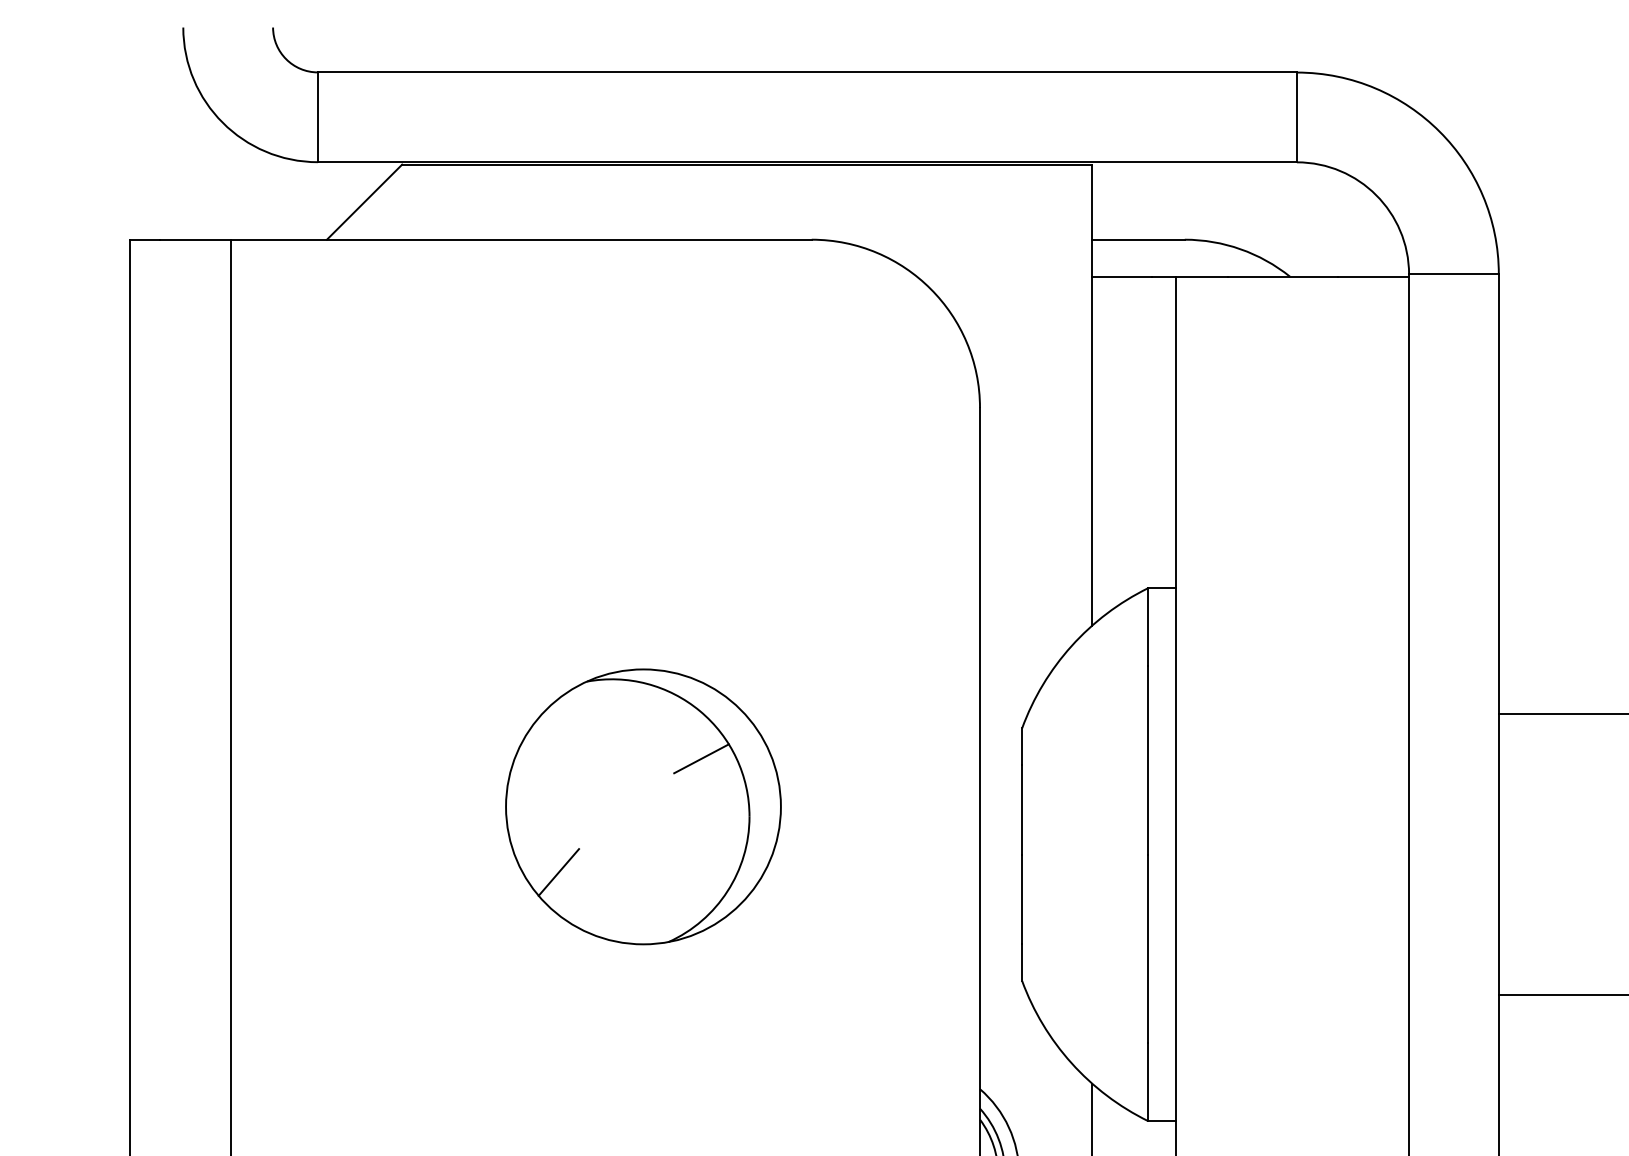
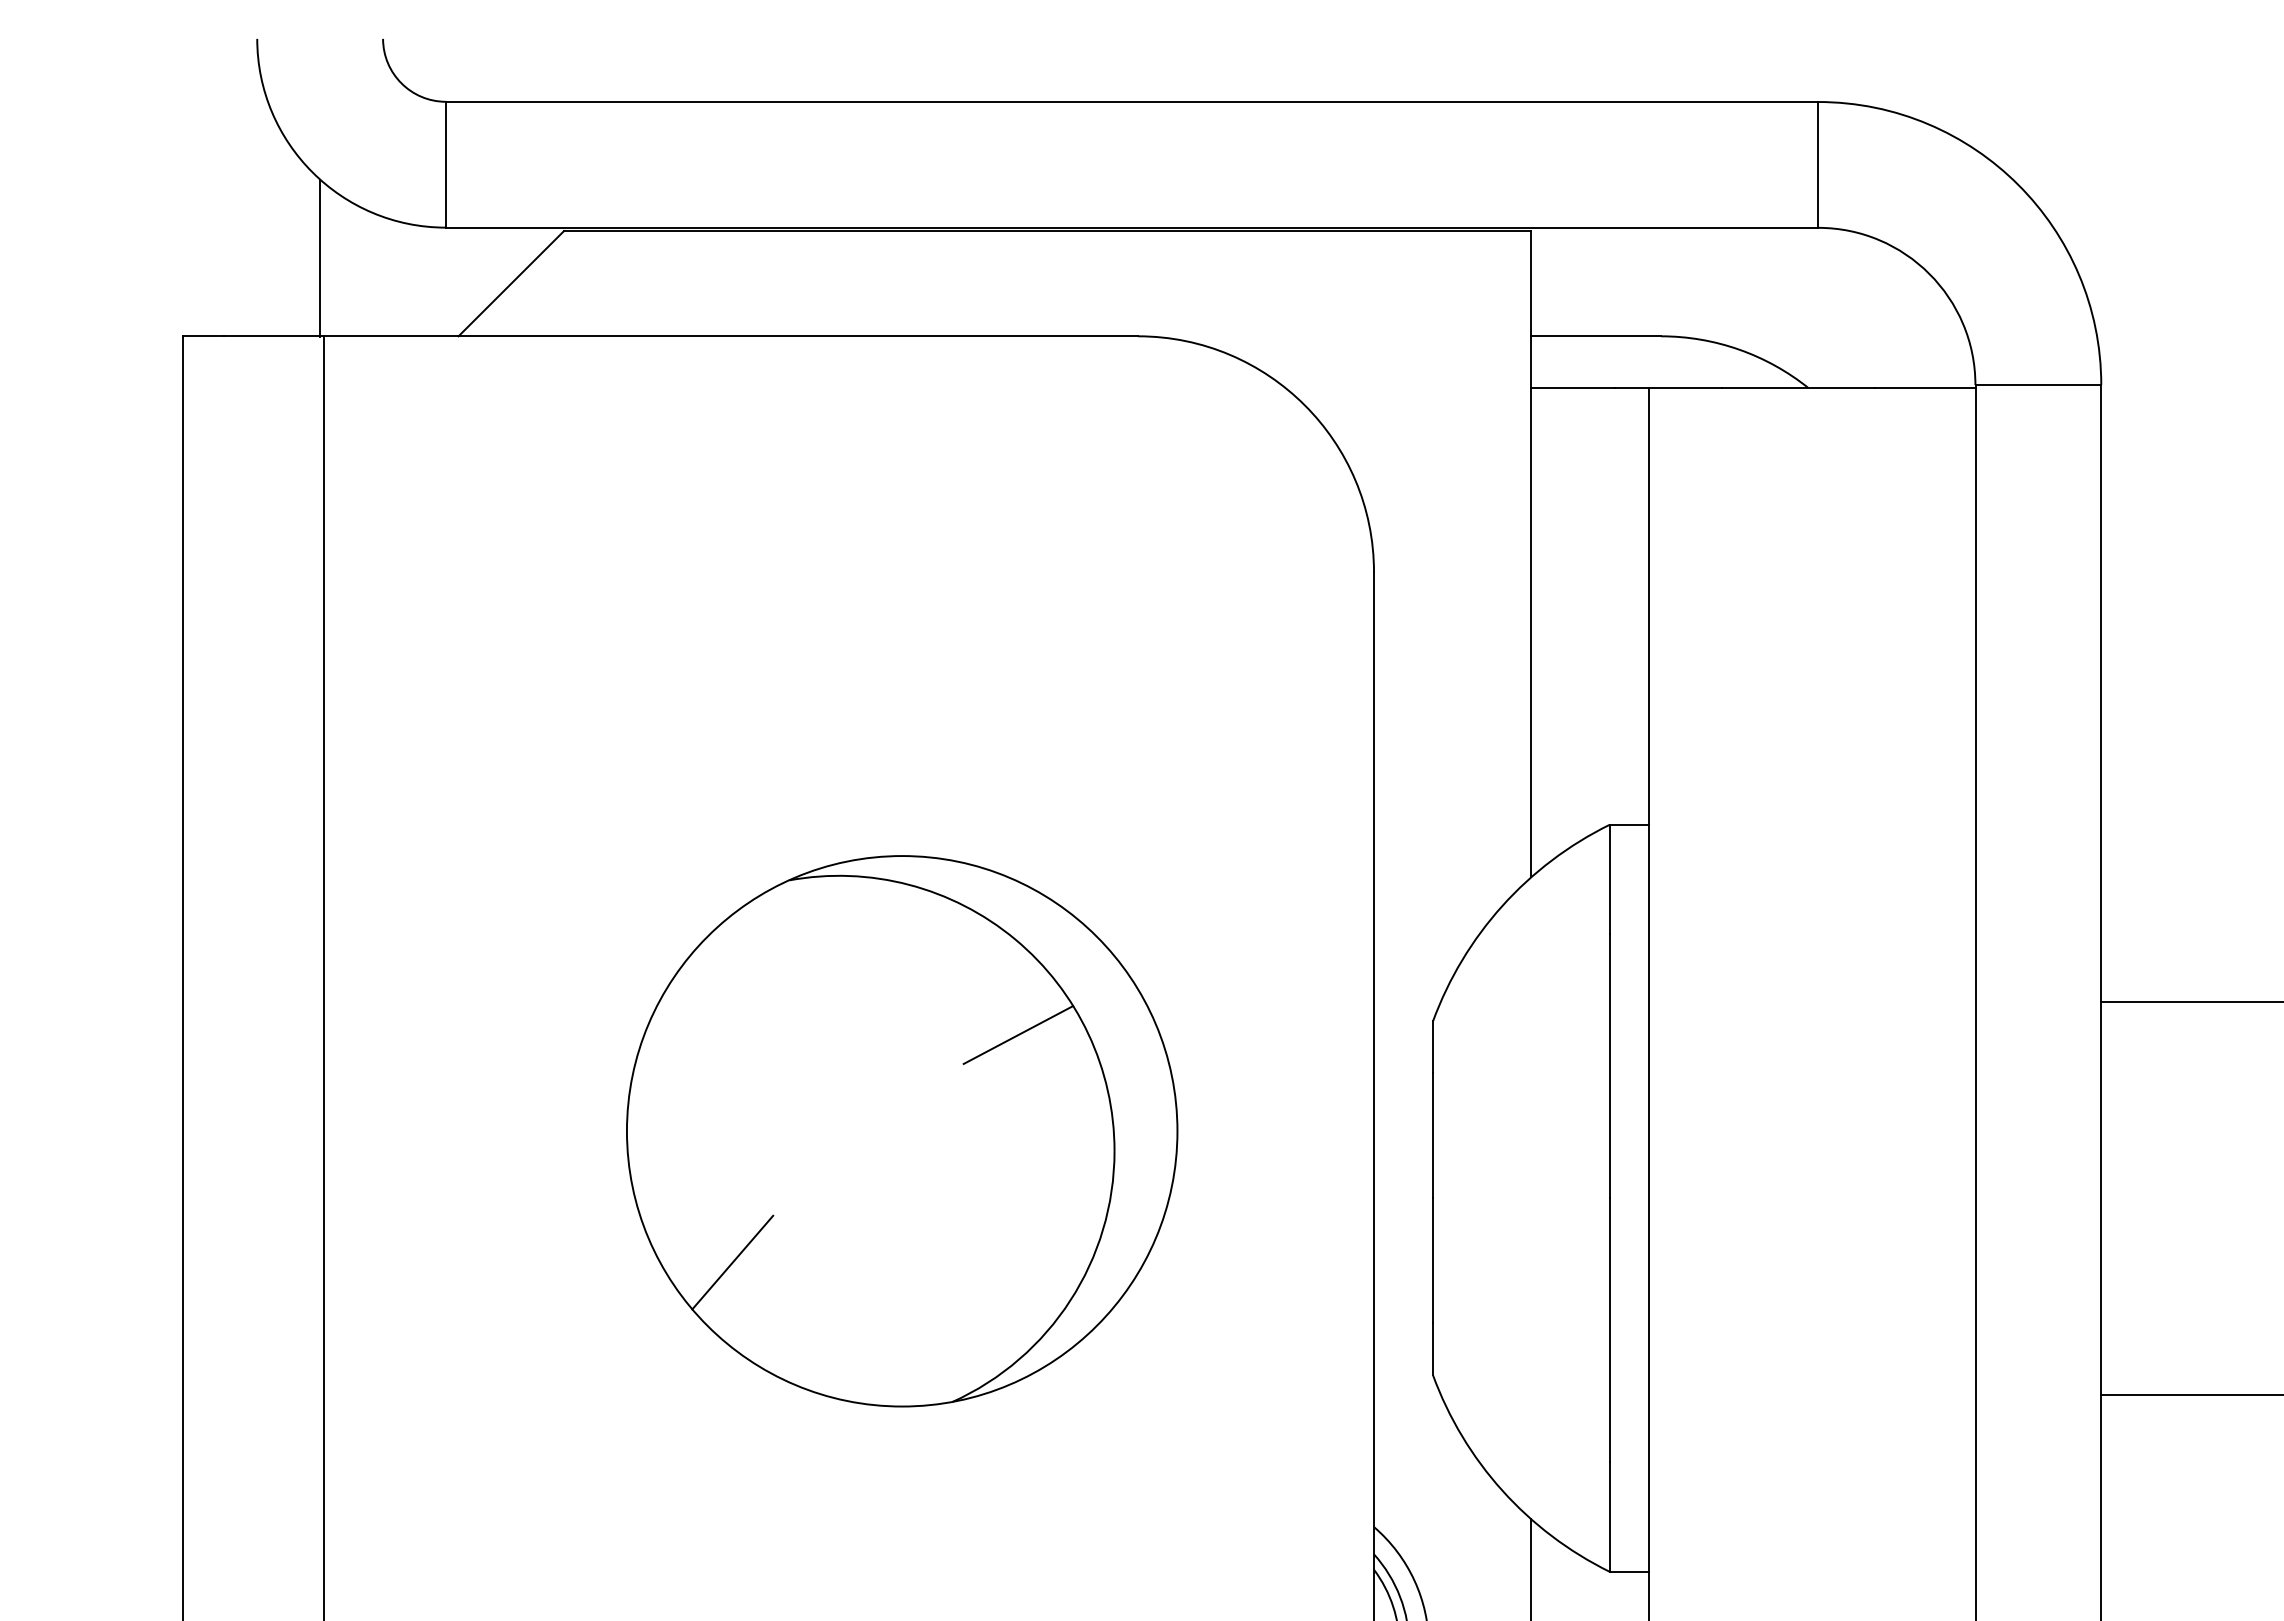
line: (228, 183) -> (320, 257), added
part: (643, 807) -> (902, 1131), size x1.43

